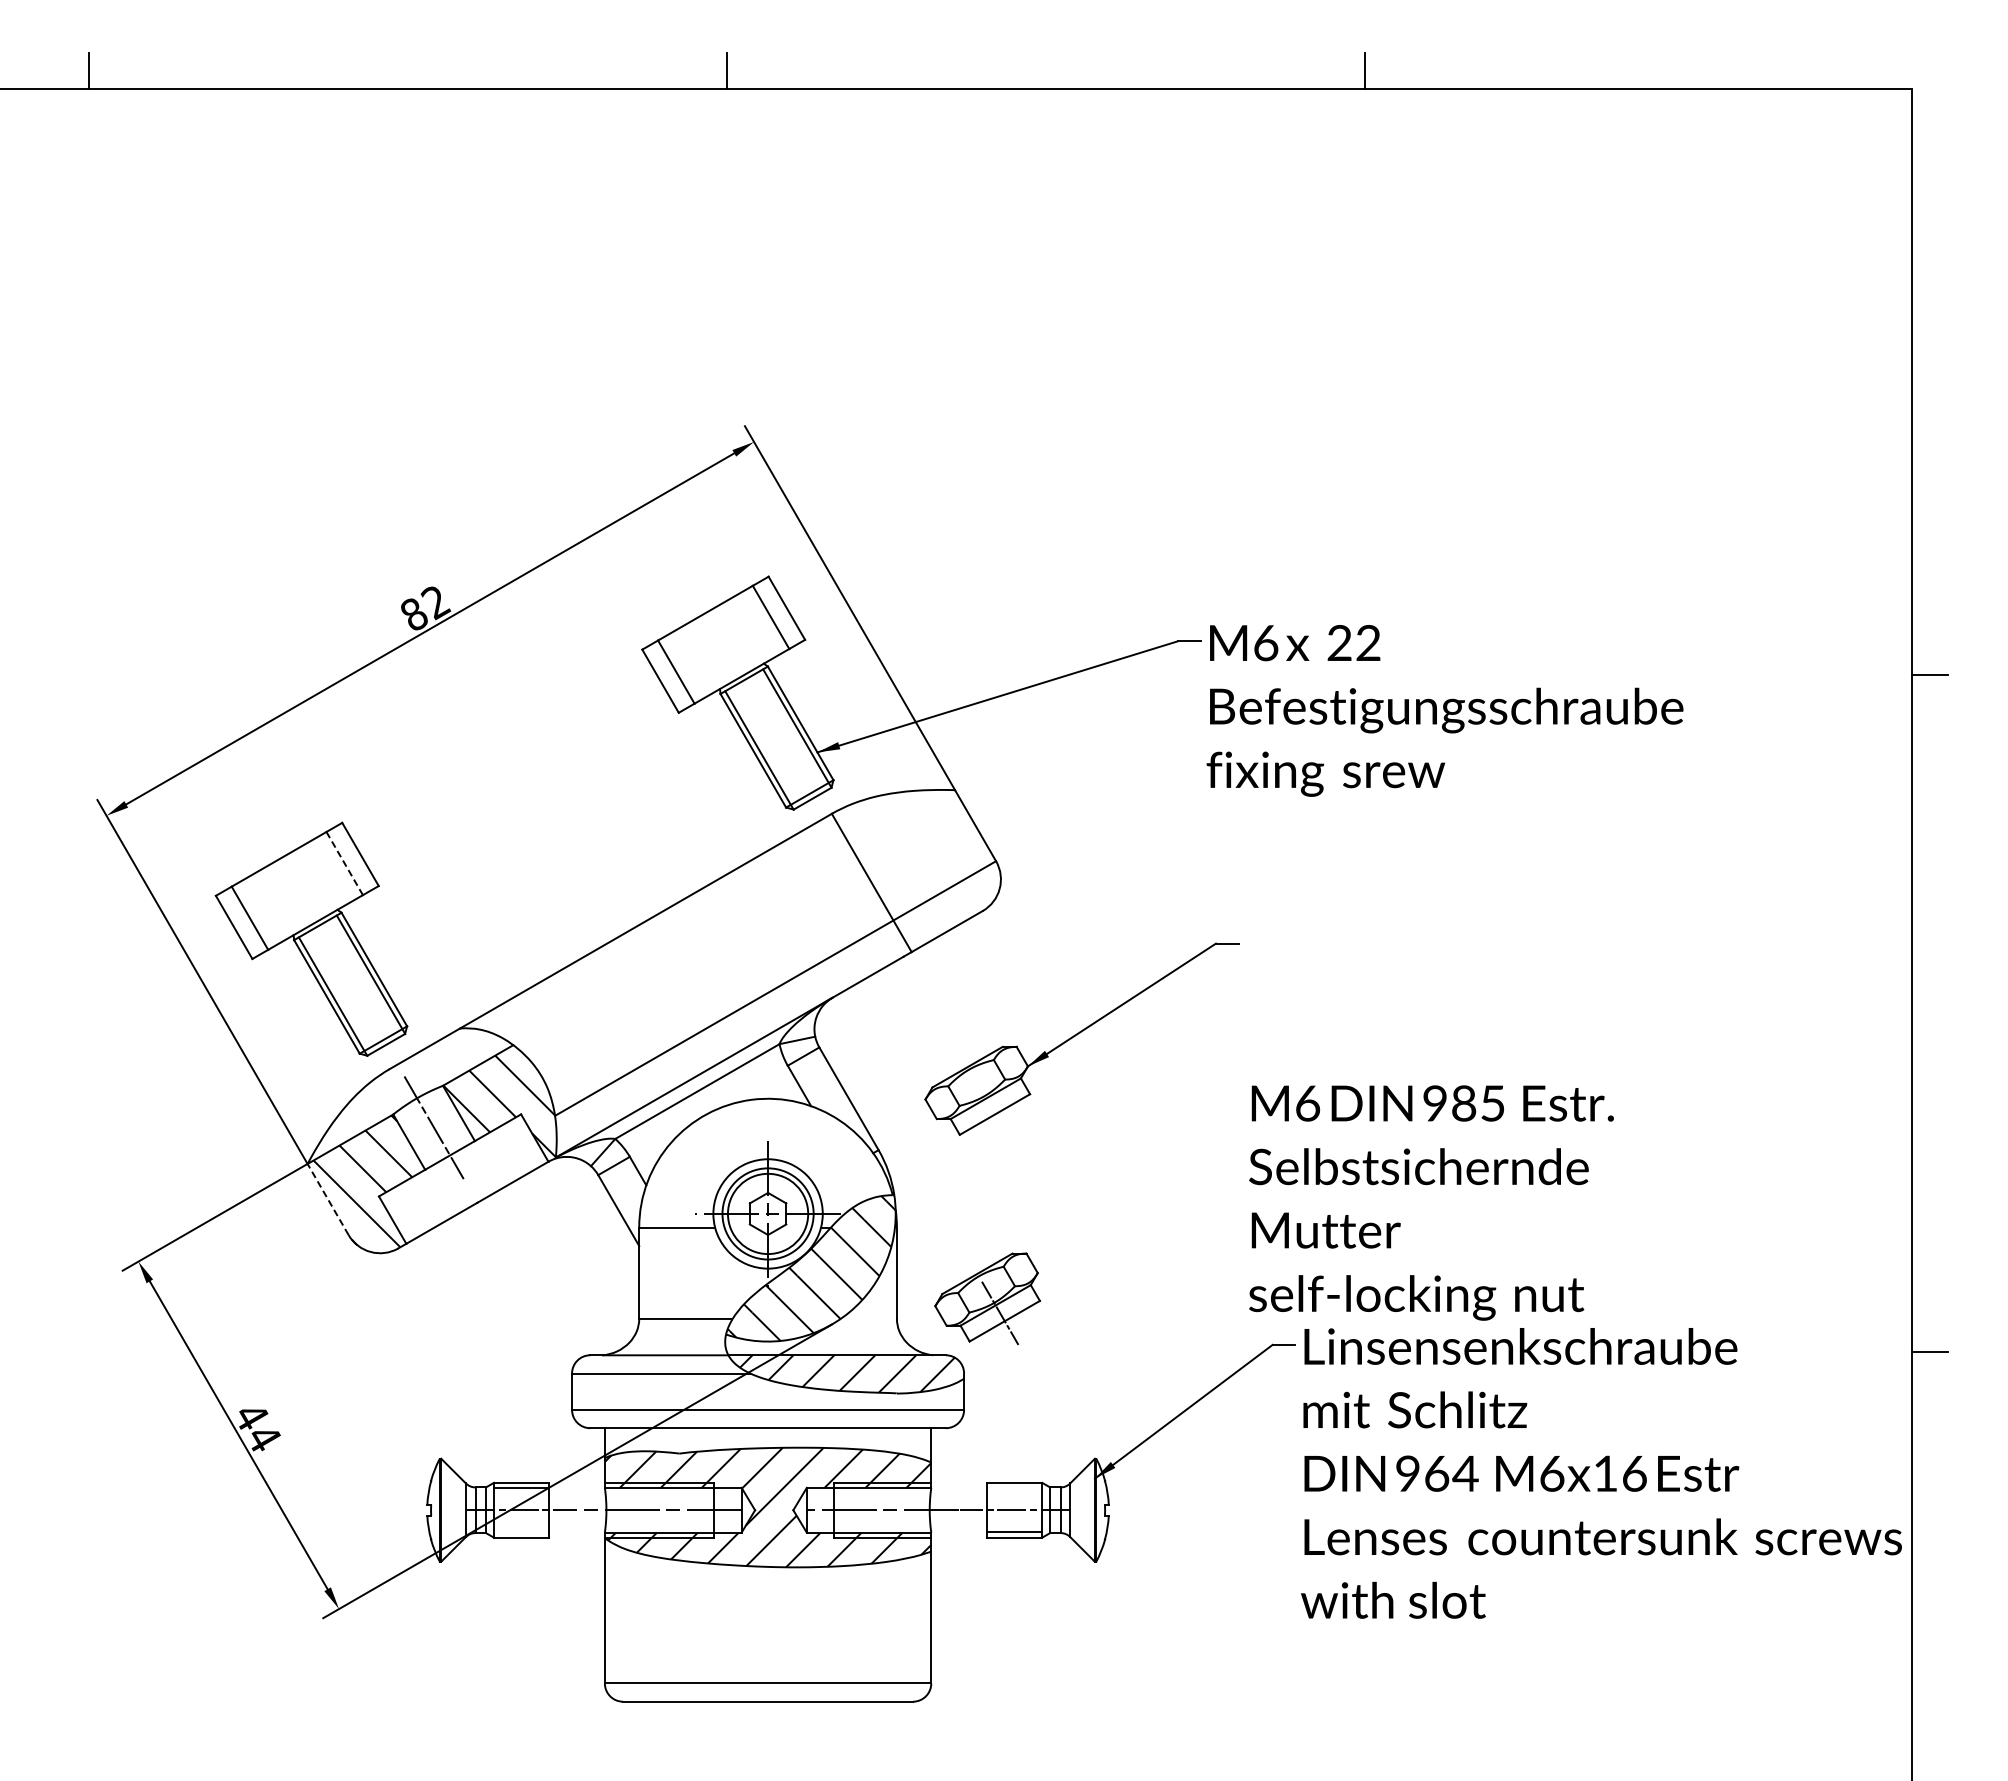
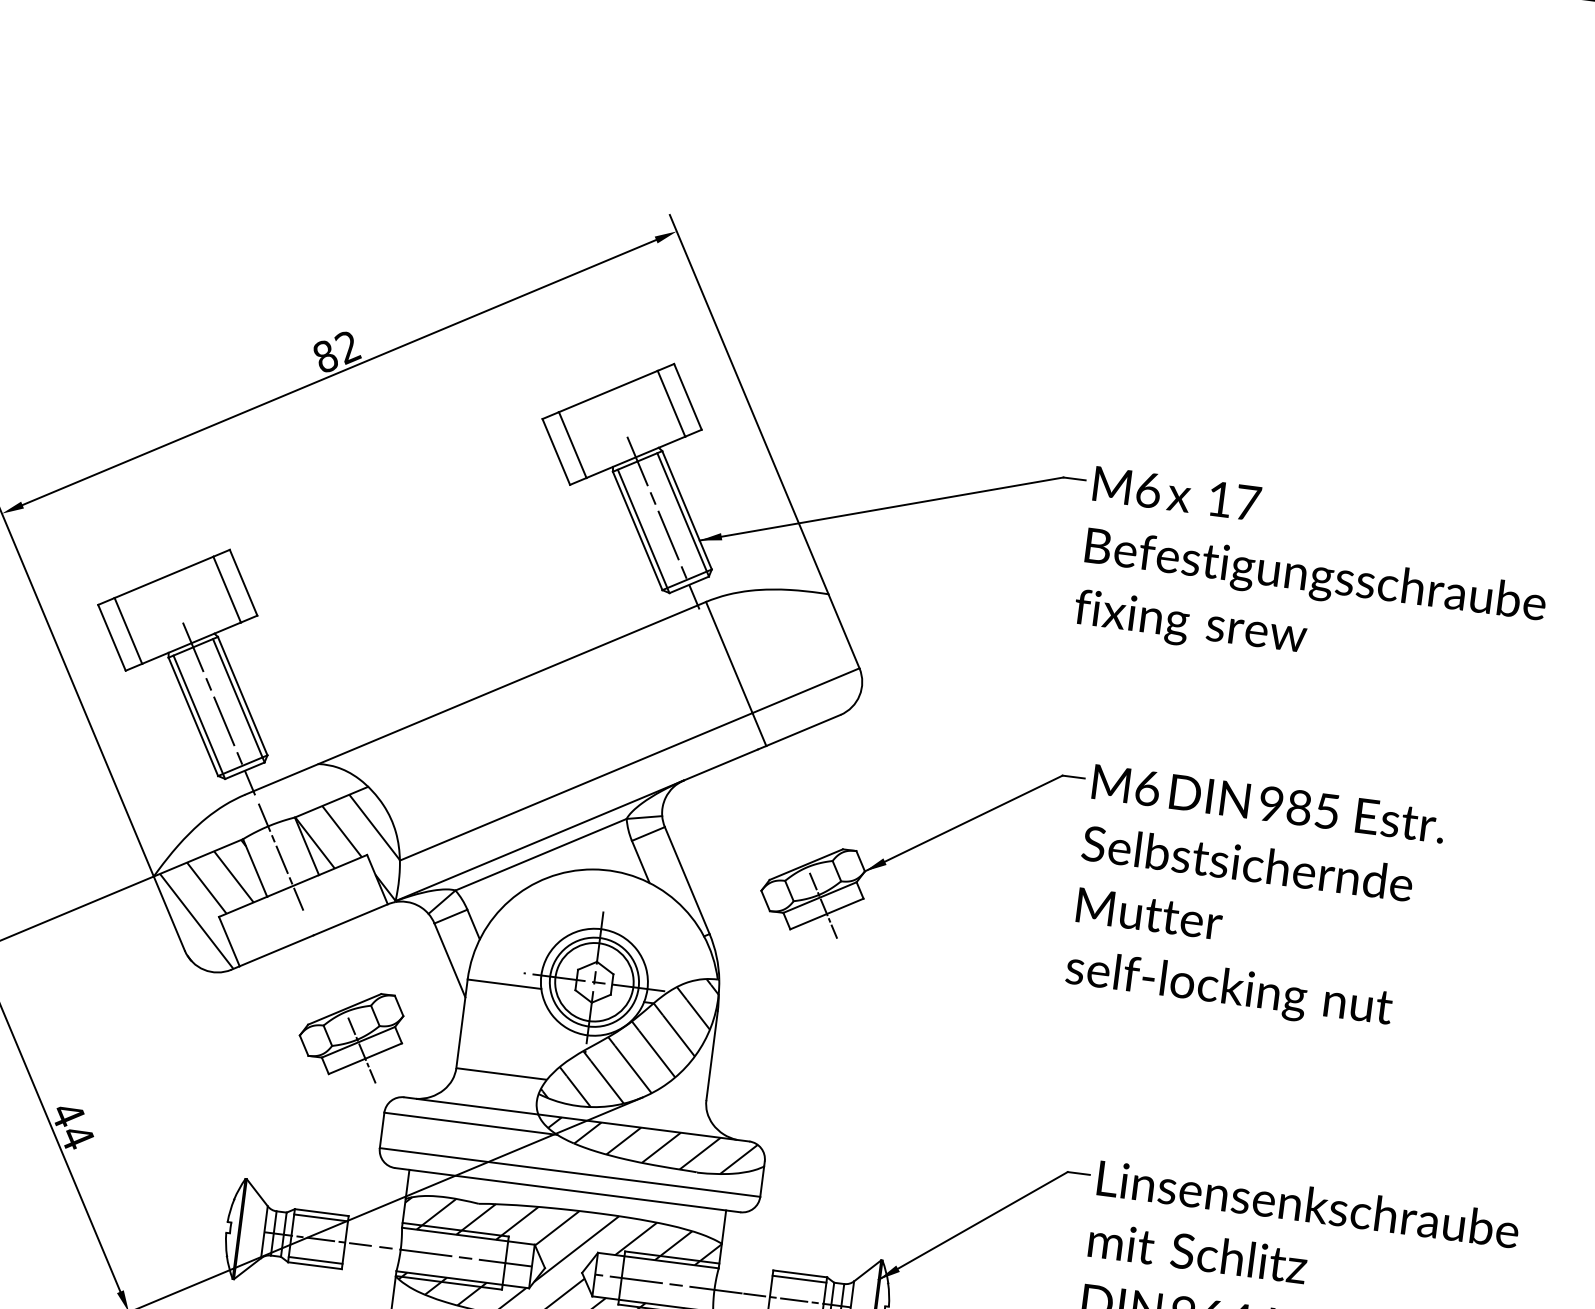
text: (1354, 642) -> (1234, 500), 22 -> 17
line: (778, 739) -> (663, 523), added
line: (344, 864) -> (226, 590), dashed -> solid
line: (351, 985) -> (218, 708), added
line: (990, 1106) -> (823, 905), added
line: (327, 1199) -> (168, 913), dashed -> solid
text: (1431, 1202) -> (1255, 899), moved
part: (987, 1298) -> (351, 1034), moved
line: (1014, 1488) -> (799, 1279), added
line: (521, 1532) -> (315, 1260), added

